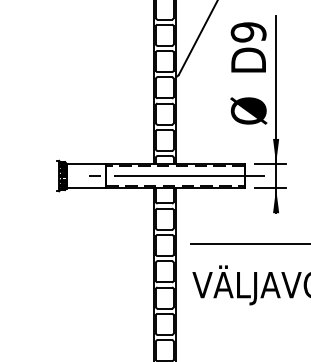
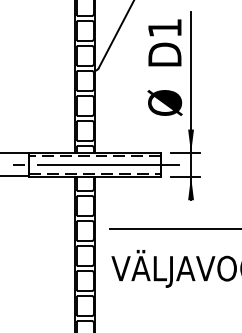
text: (248, 32) -> (164, 28), D9 -> D1

